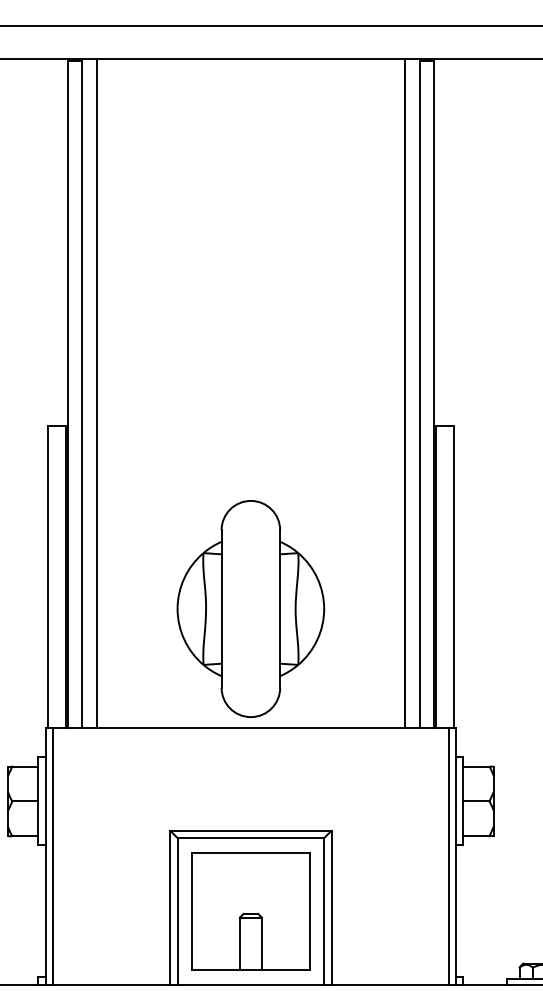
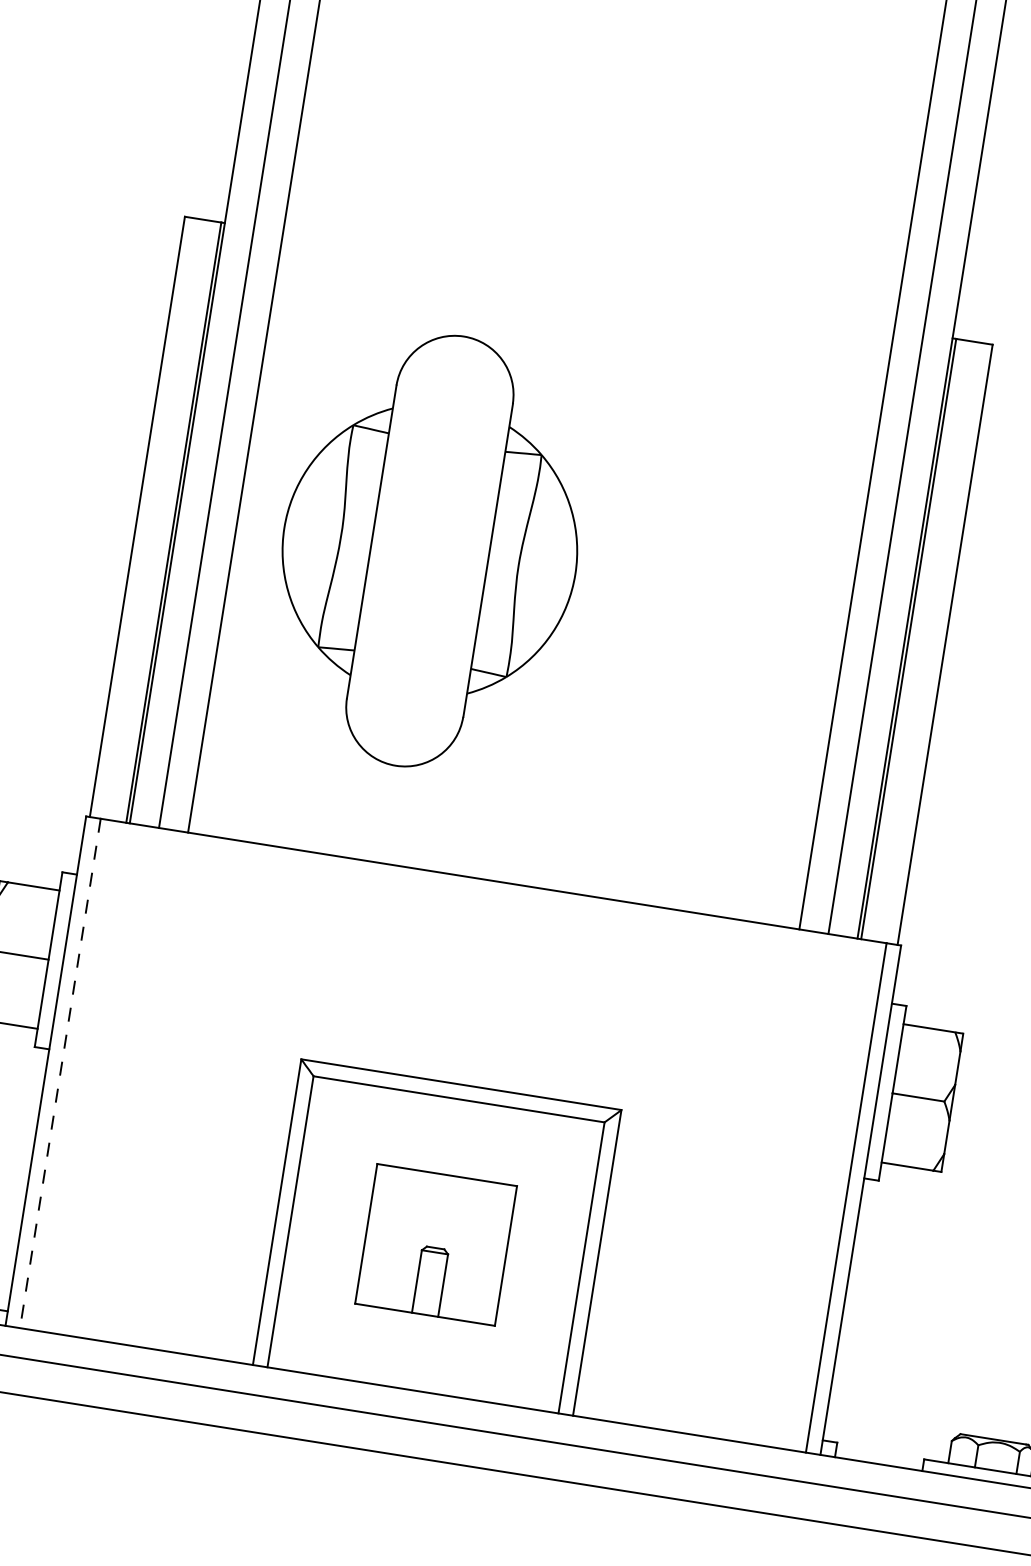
part: (250, 608) -> (429, 549), moved
line: (52, 856) -> (59, 1073), solid -> dashed
part: (250, 911) -> (435, 1244), size x0.6

